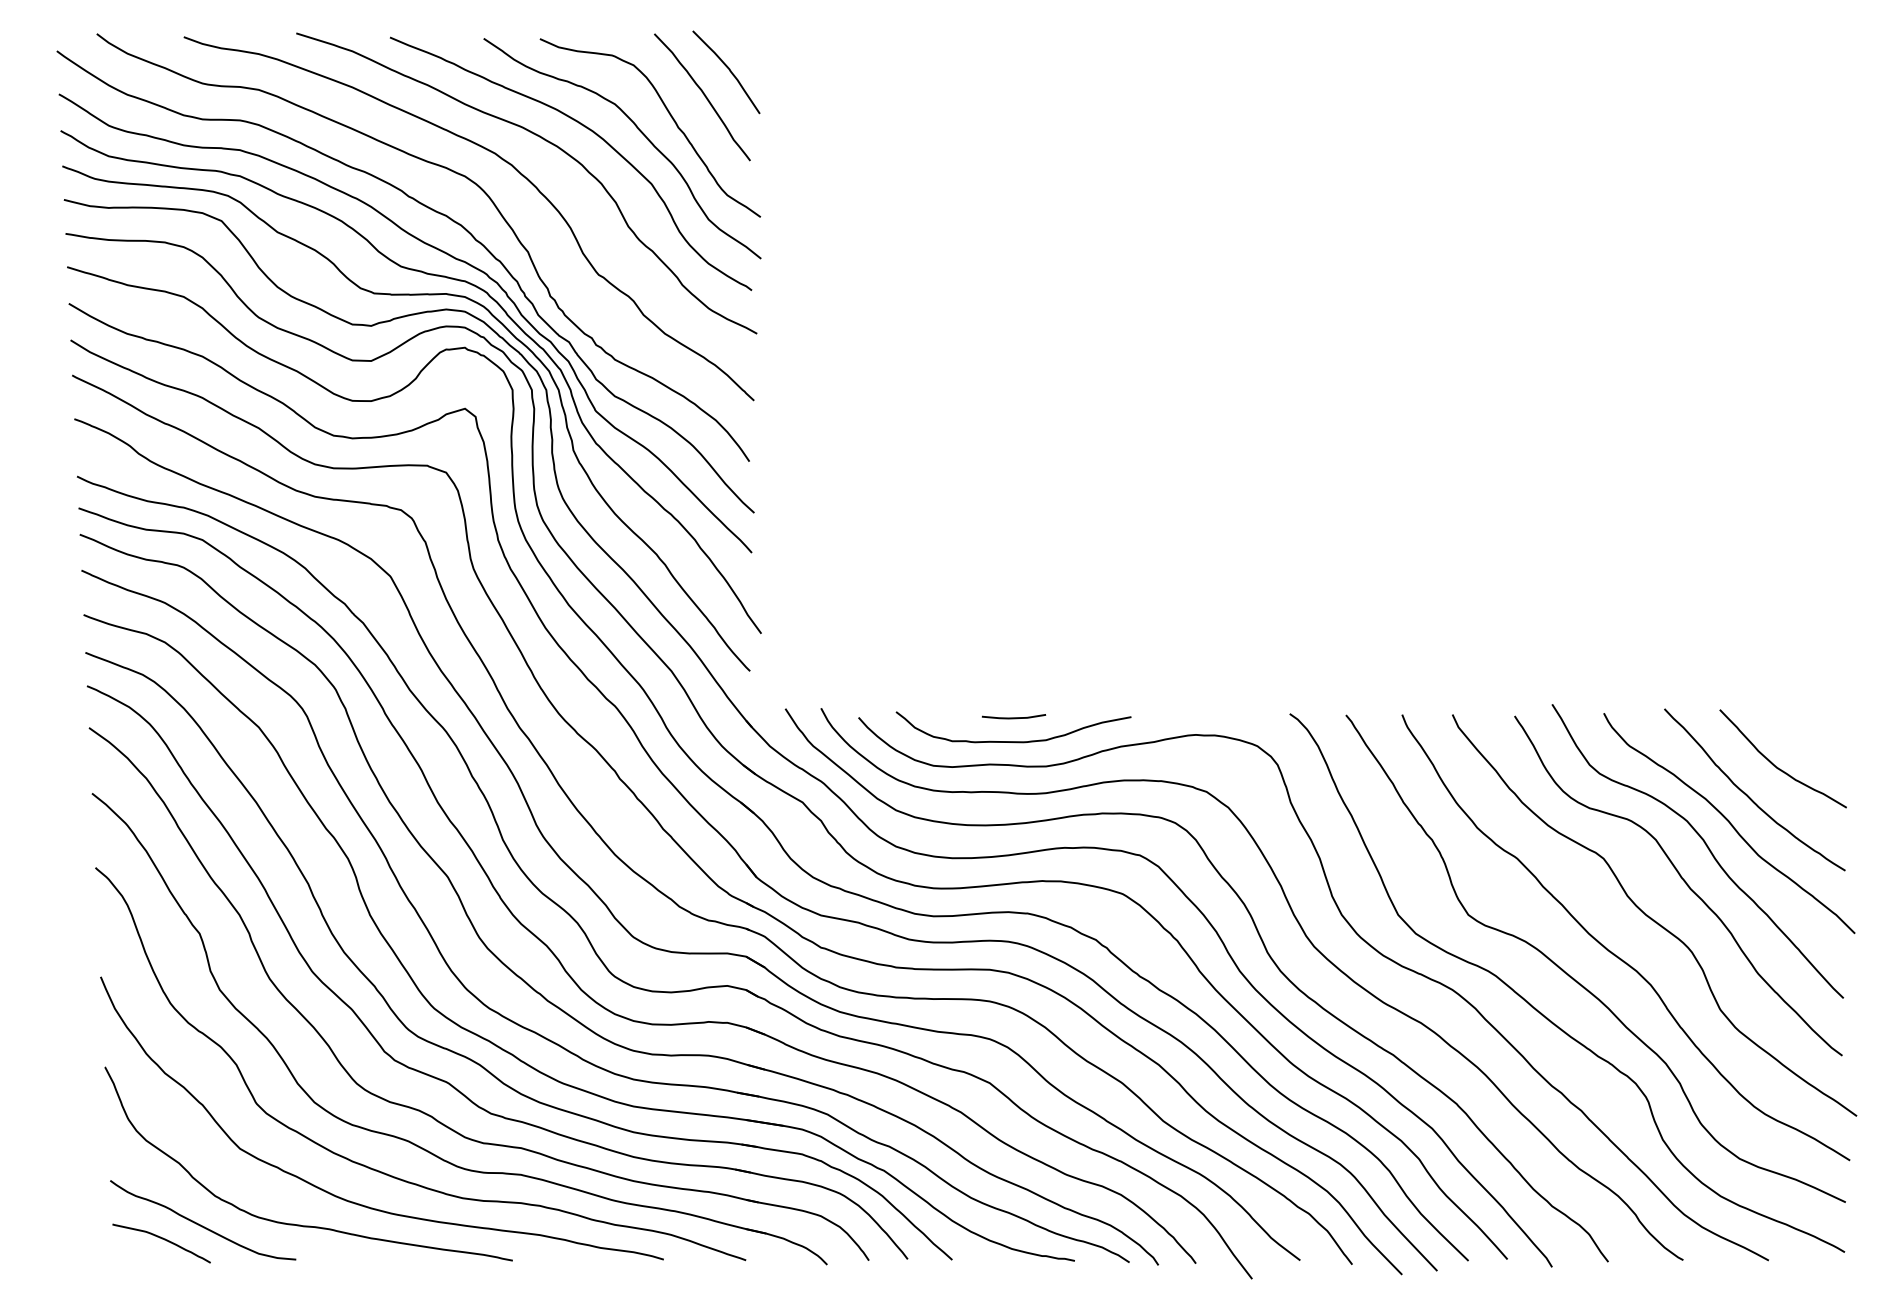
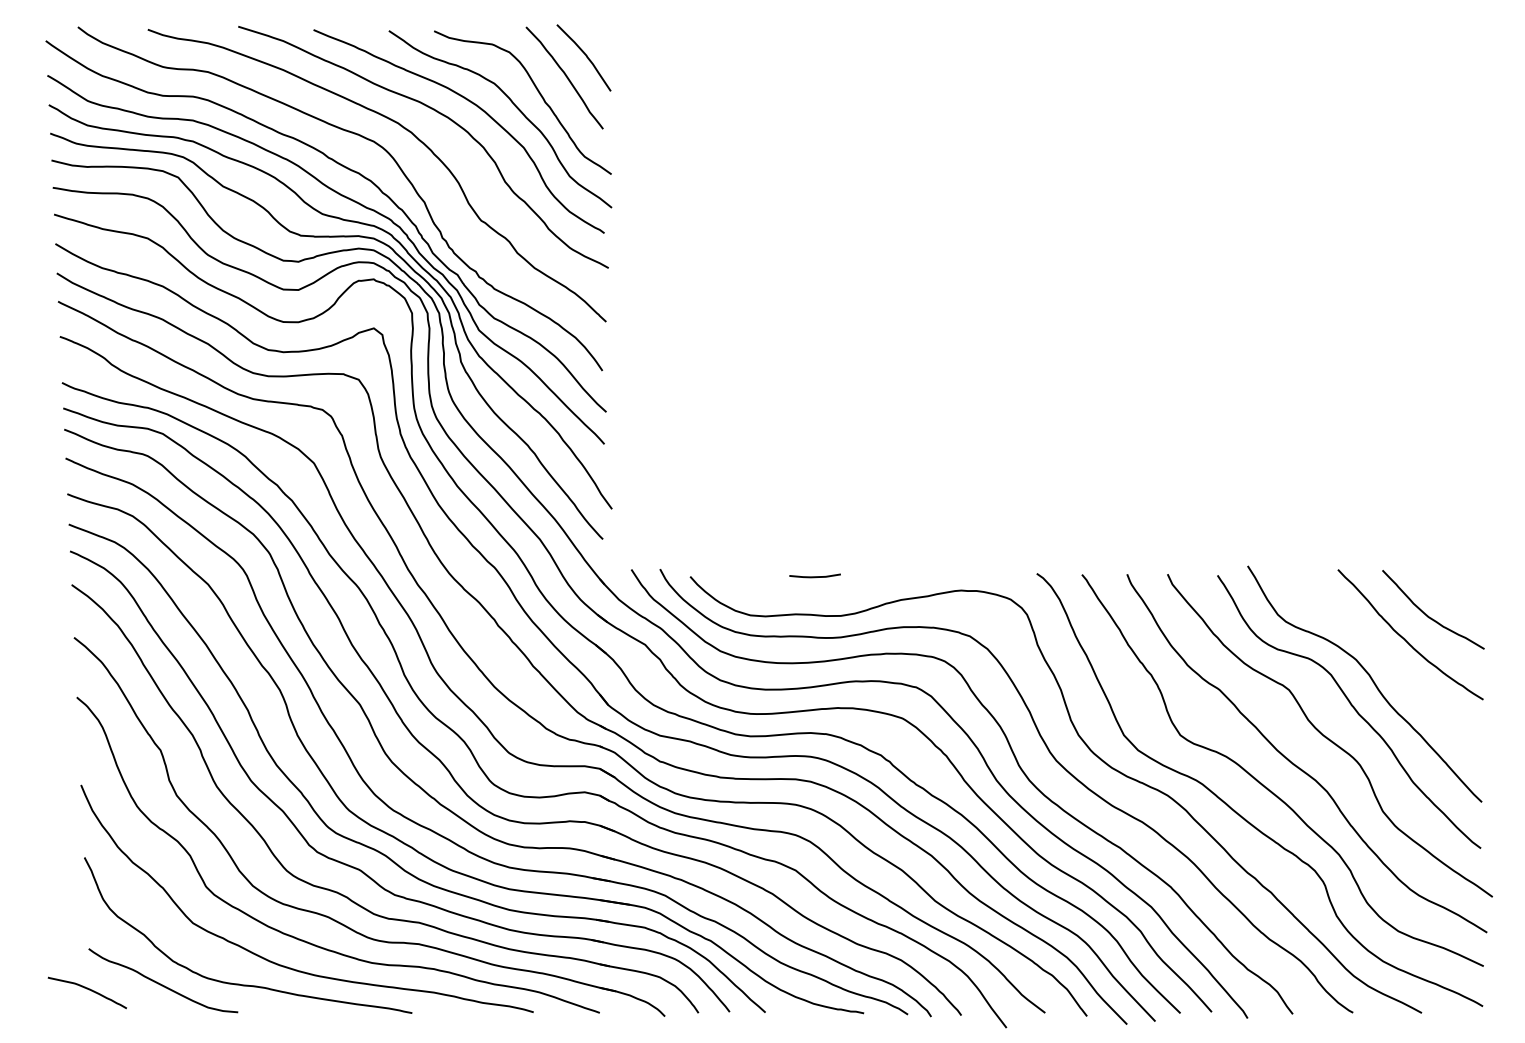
curve: (1013, 741) -> (814, 595), removed
curve: (1729, 823) -> (1390, 661), removed
curve: (162, 1239) -> (88, 989), moved

